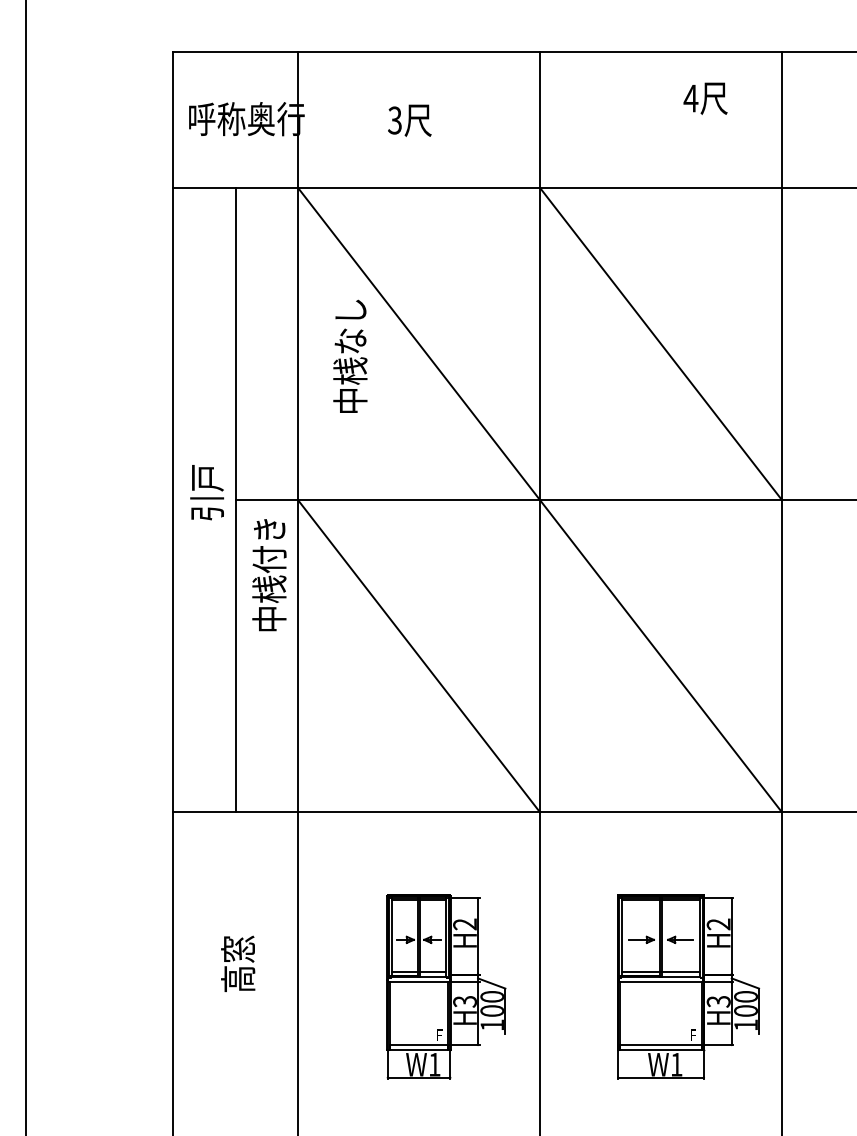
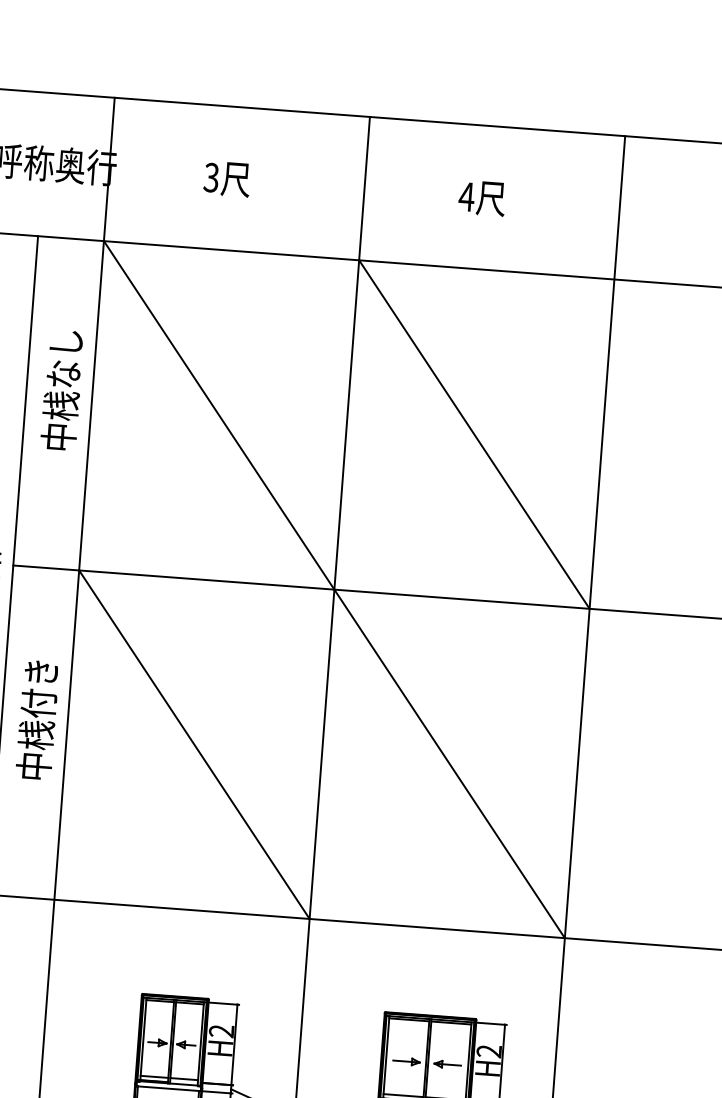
text: (705, 98) -> (482, 198), moved
text: (350, 355) -> (62, 389), moved
text: (269, 575) -> (37, 720), moved

